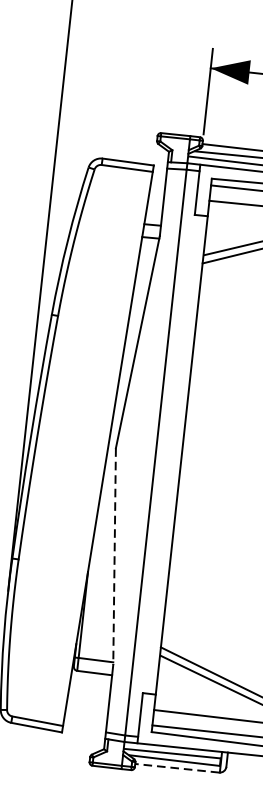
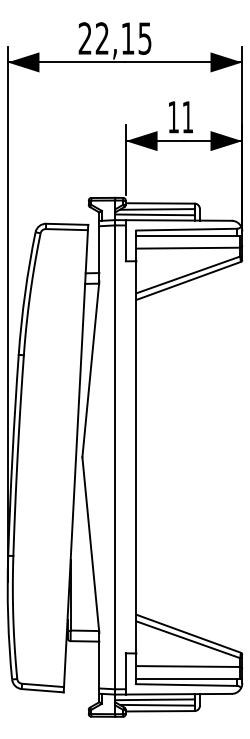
line: (114, 556) -> (90, 545), dashed -> solid
line: (176, 768) -> (159, 711), dashed -> solid

